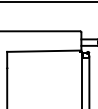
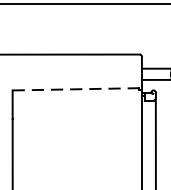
line: (44, 51) -> (77, 89), solid -> dashed

